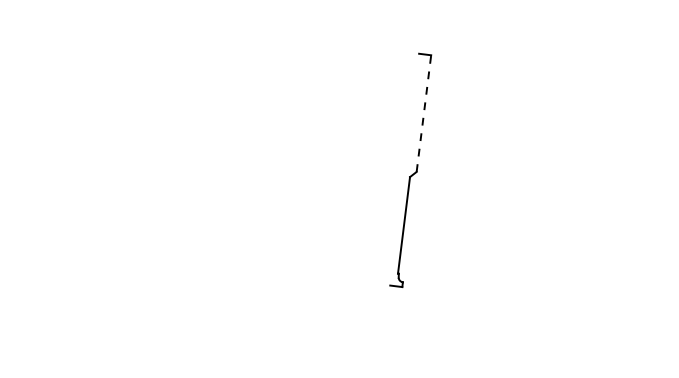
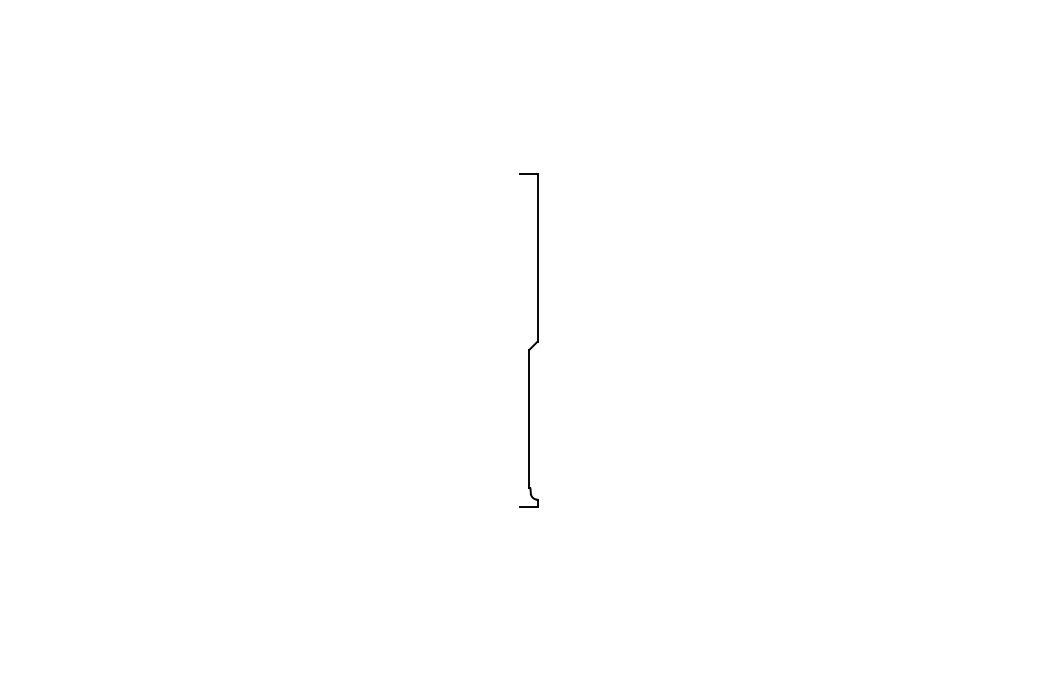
line: (423, 113) -> (537, 257), dashed -> solid

